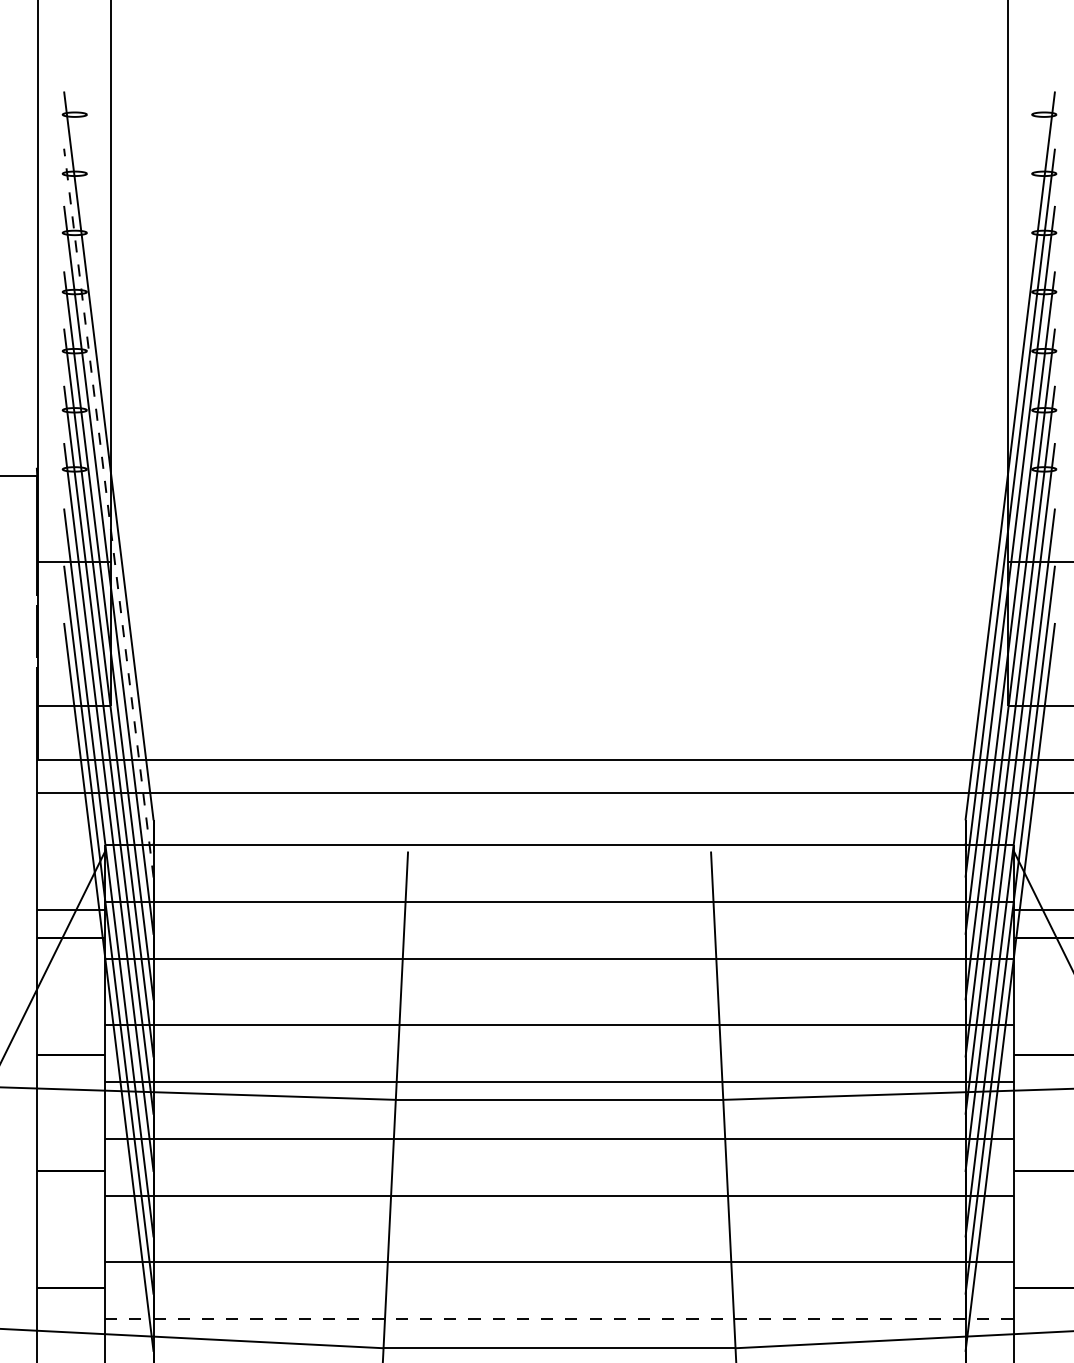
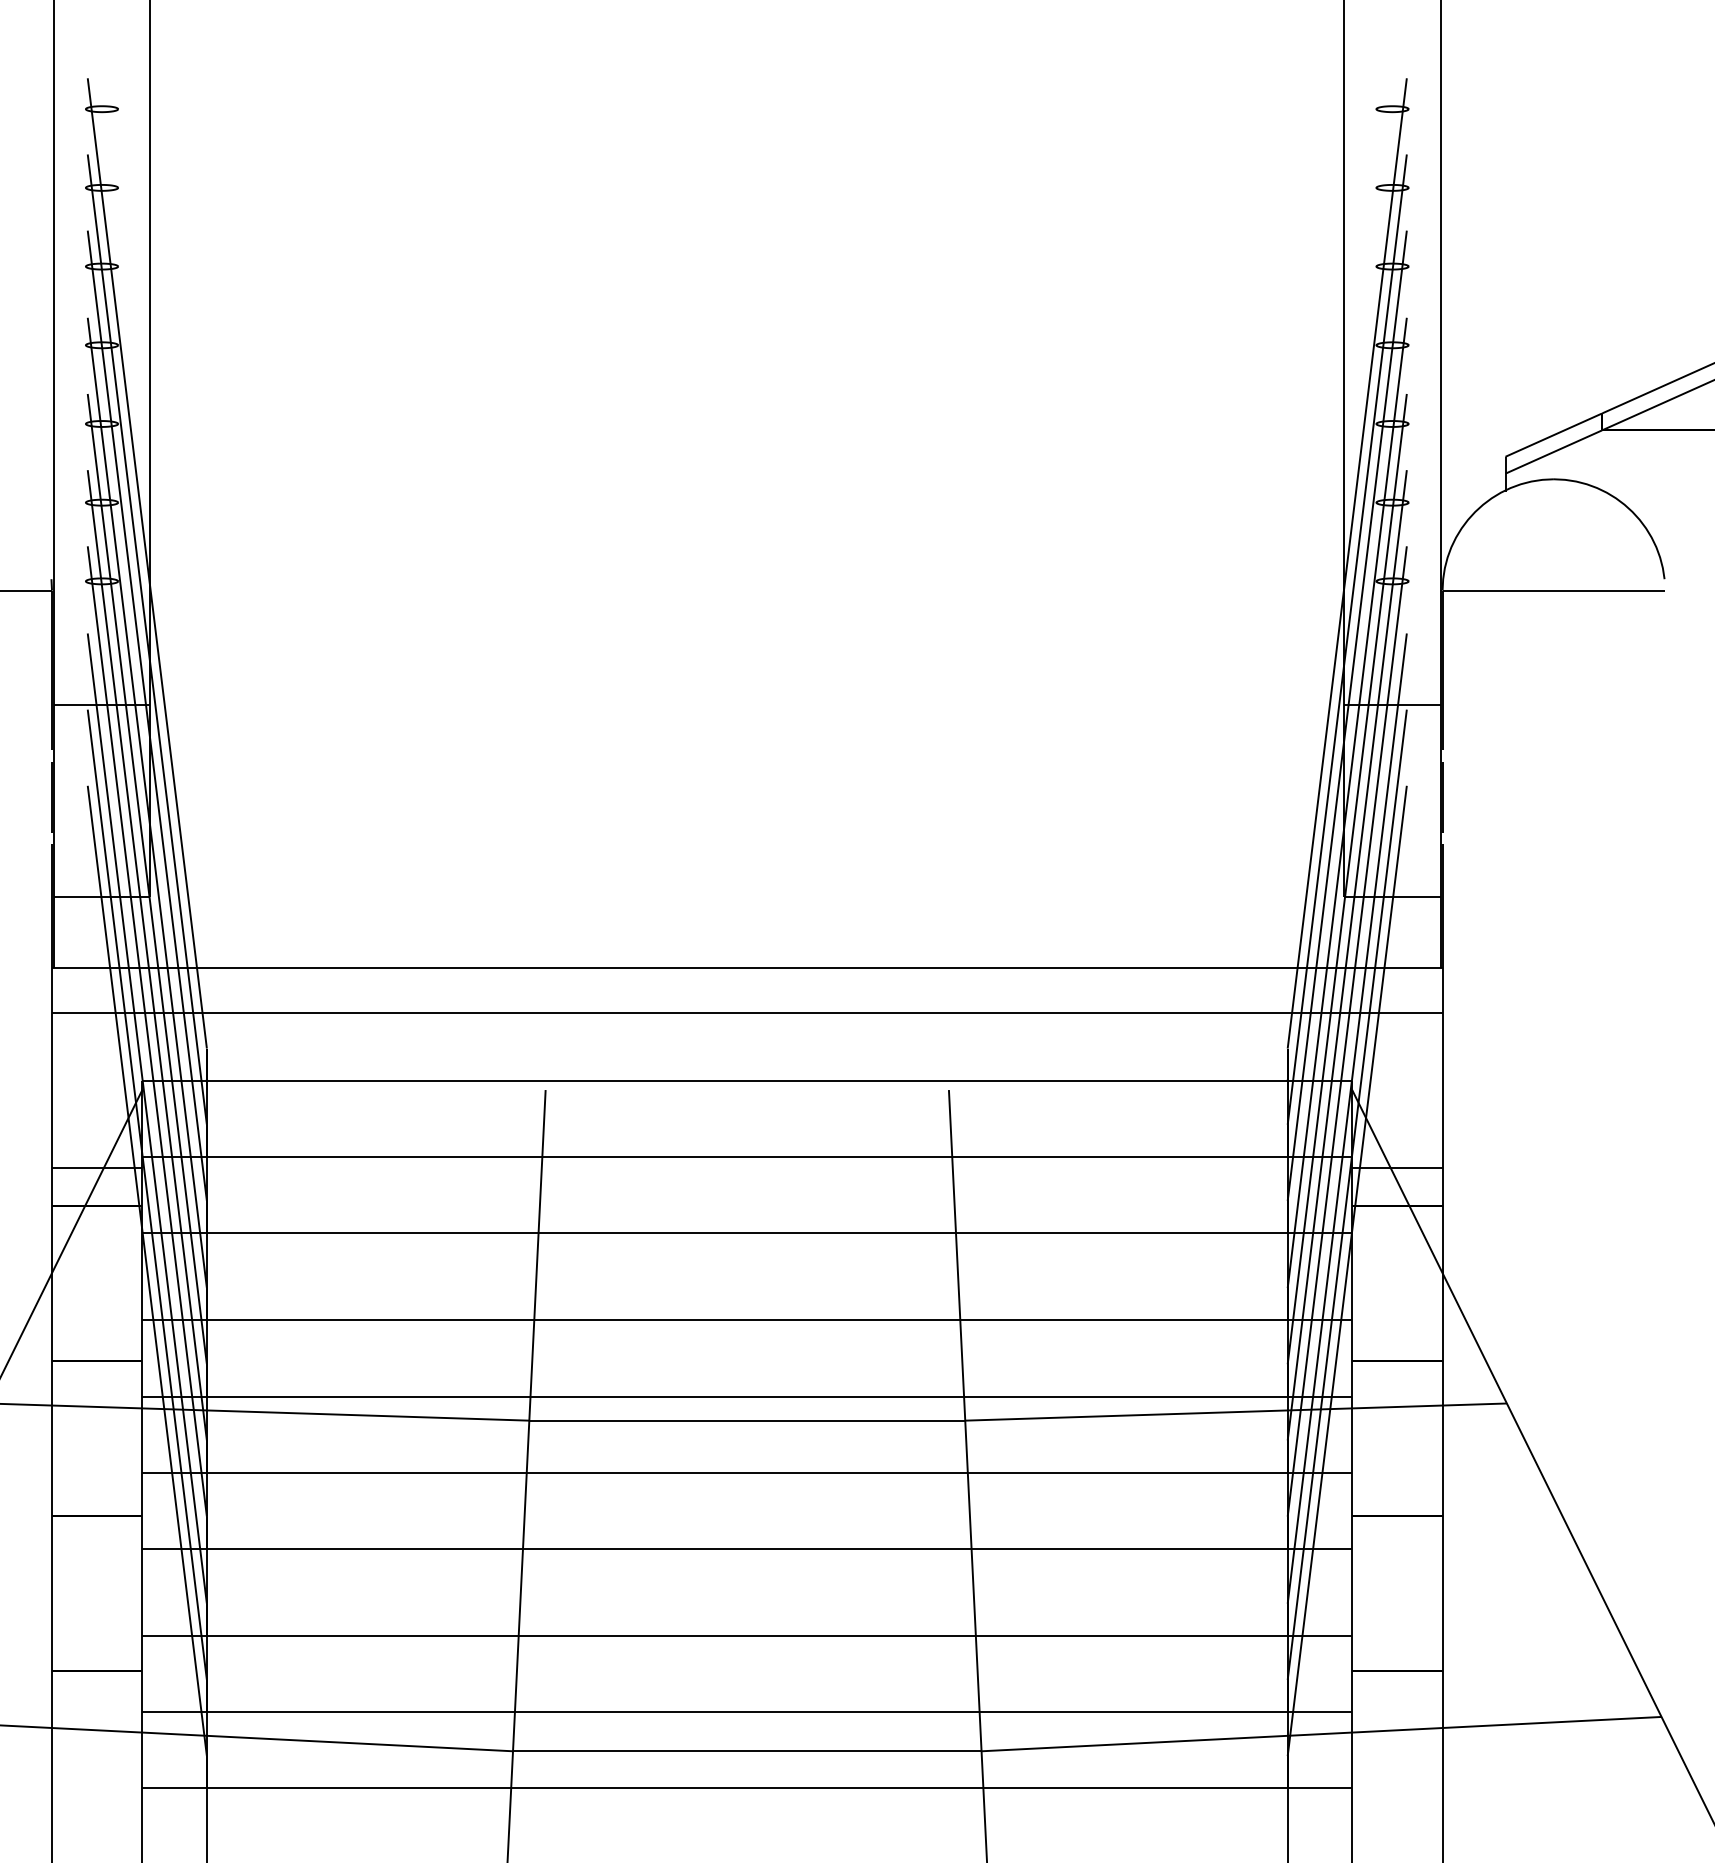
line: (108, 513) -> (147, 639), dashed -> solid
line: (559, 1319) -> (747, 1712), dashed -> solid

